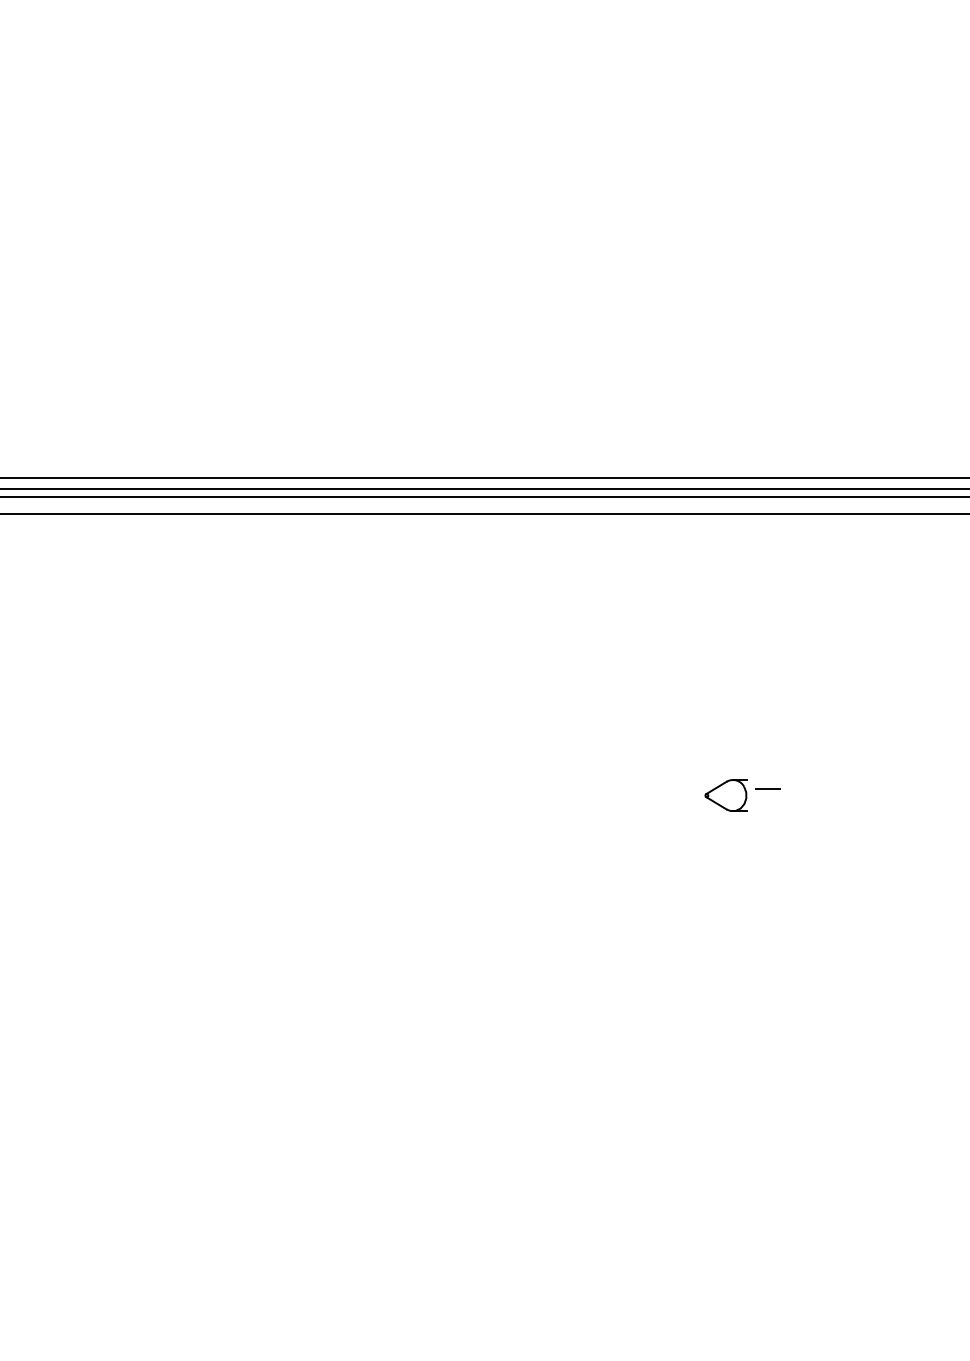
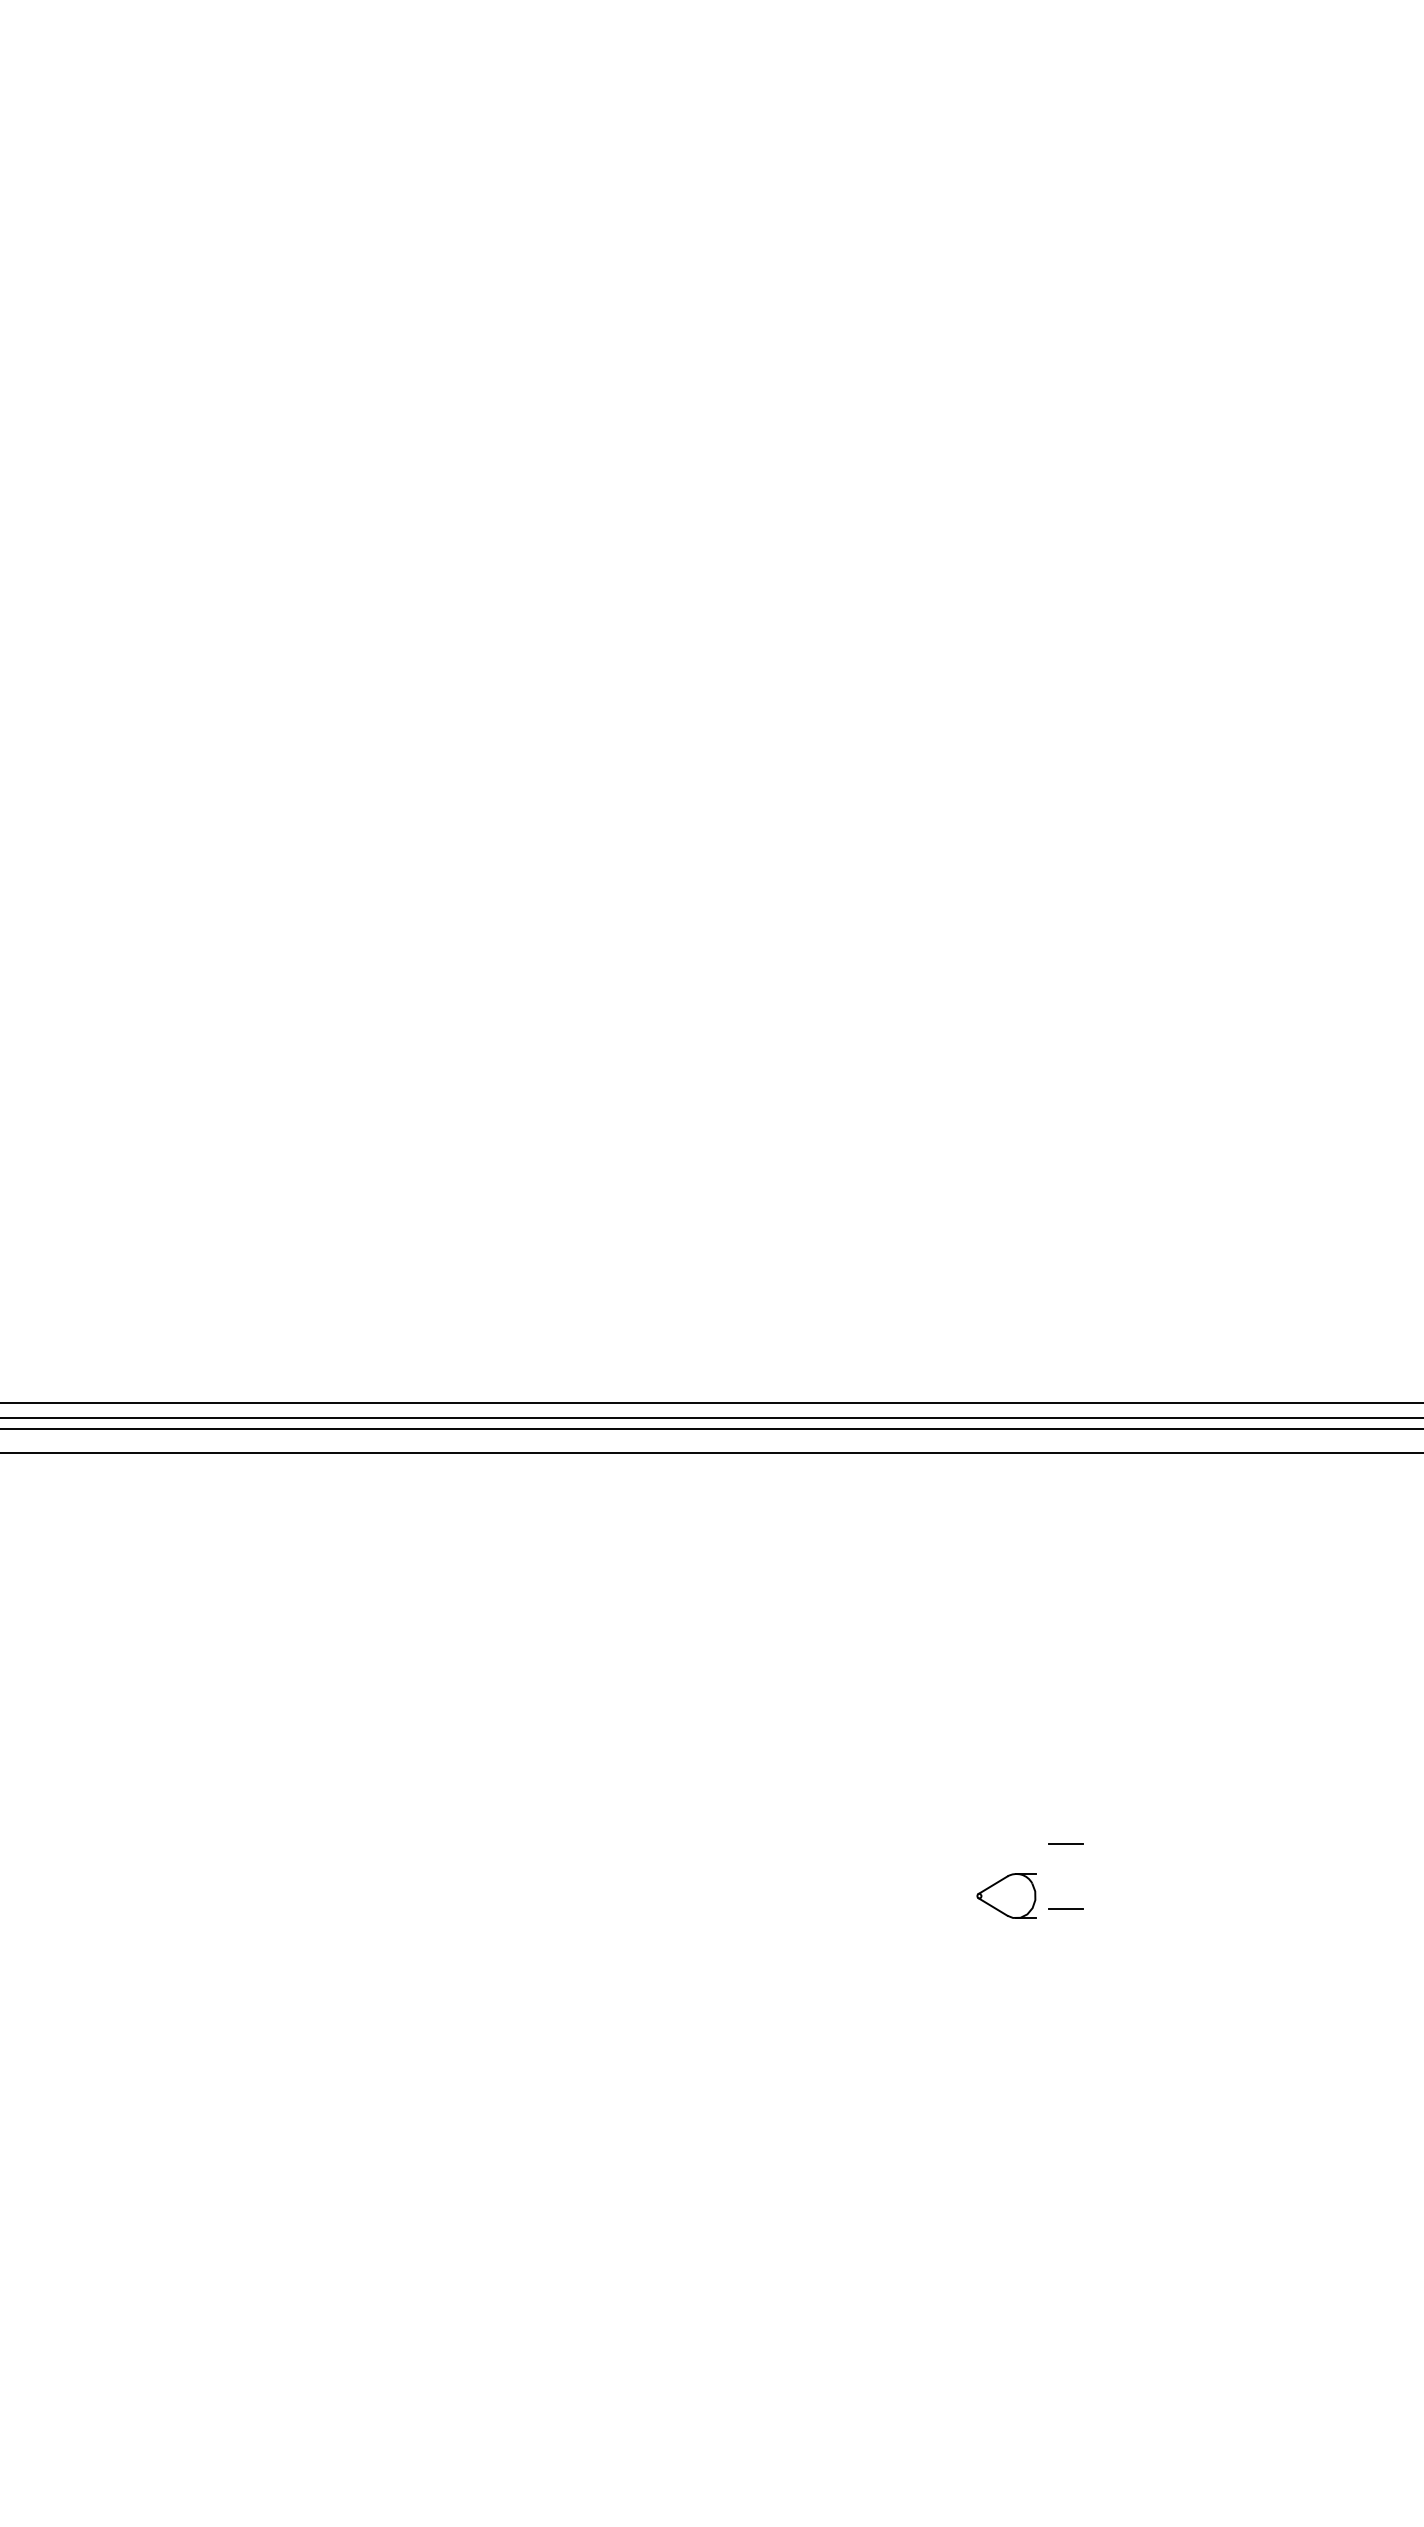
part: (725, 795) -> (1006, 1895), moved
line: (767, 834) -> (1065, 1908), added

